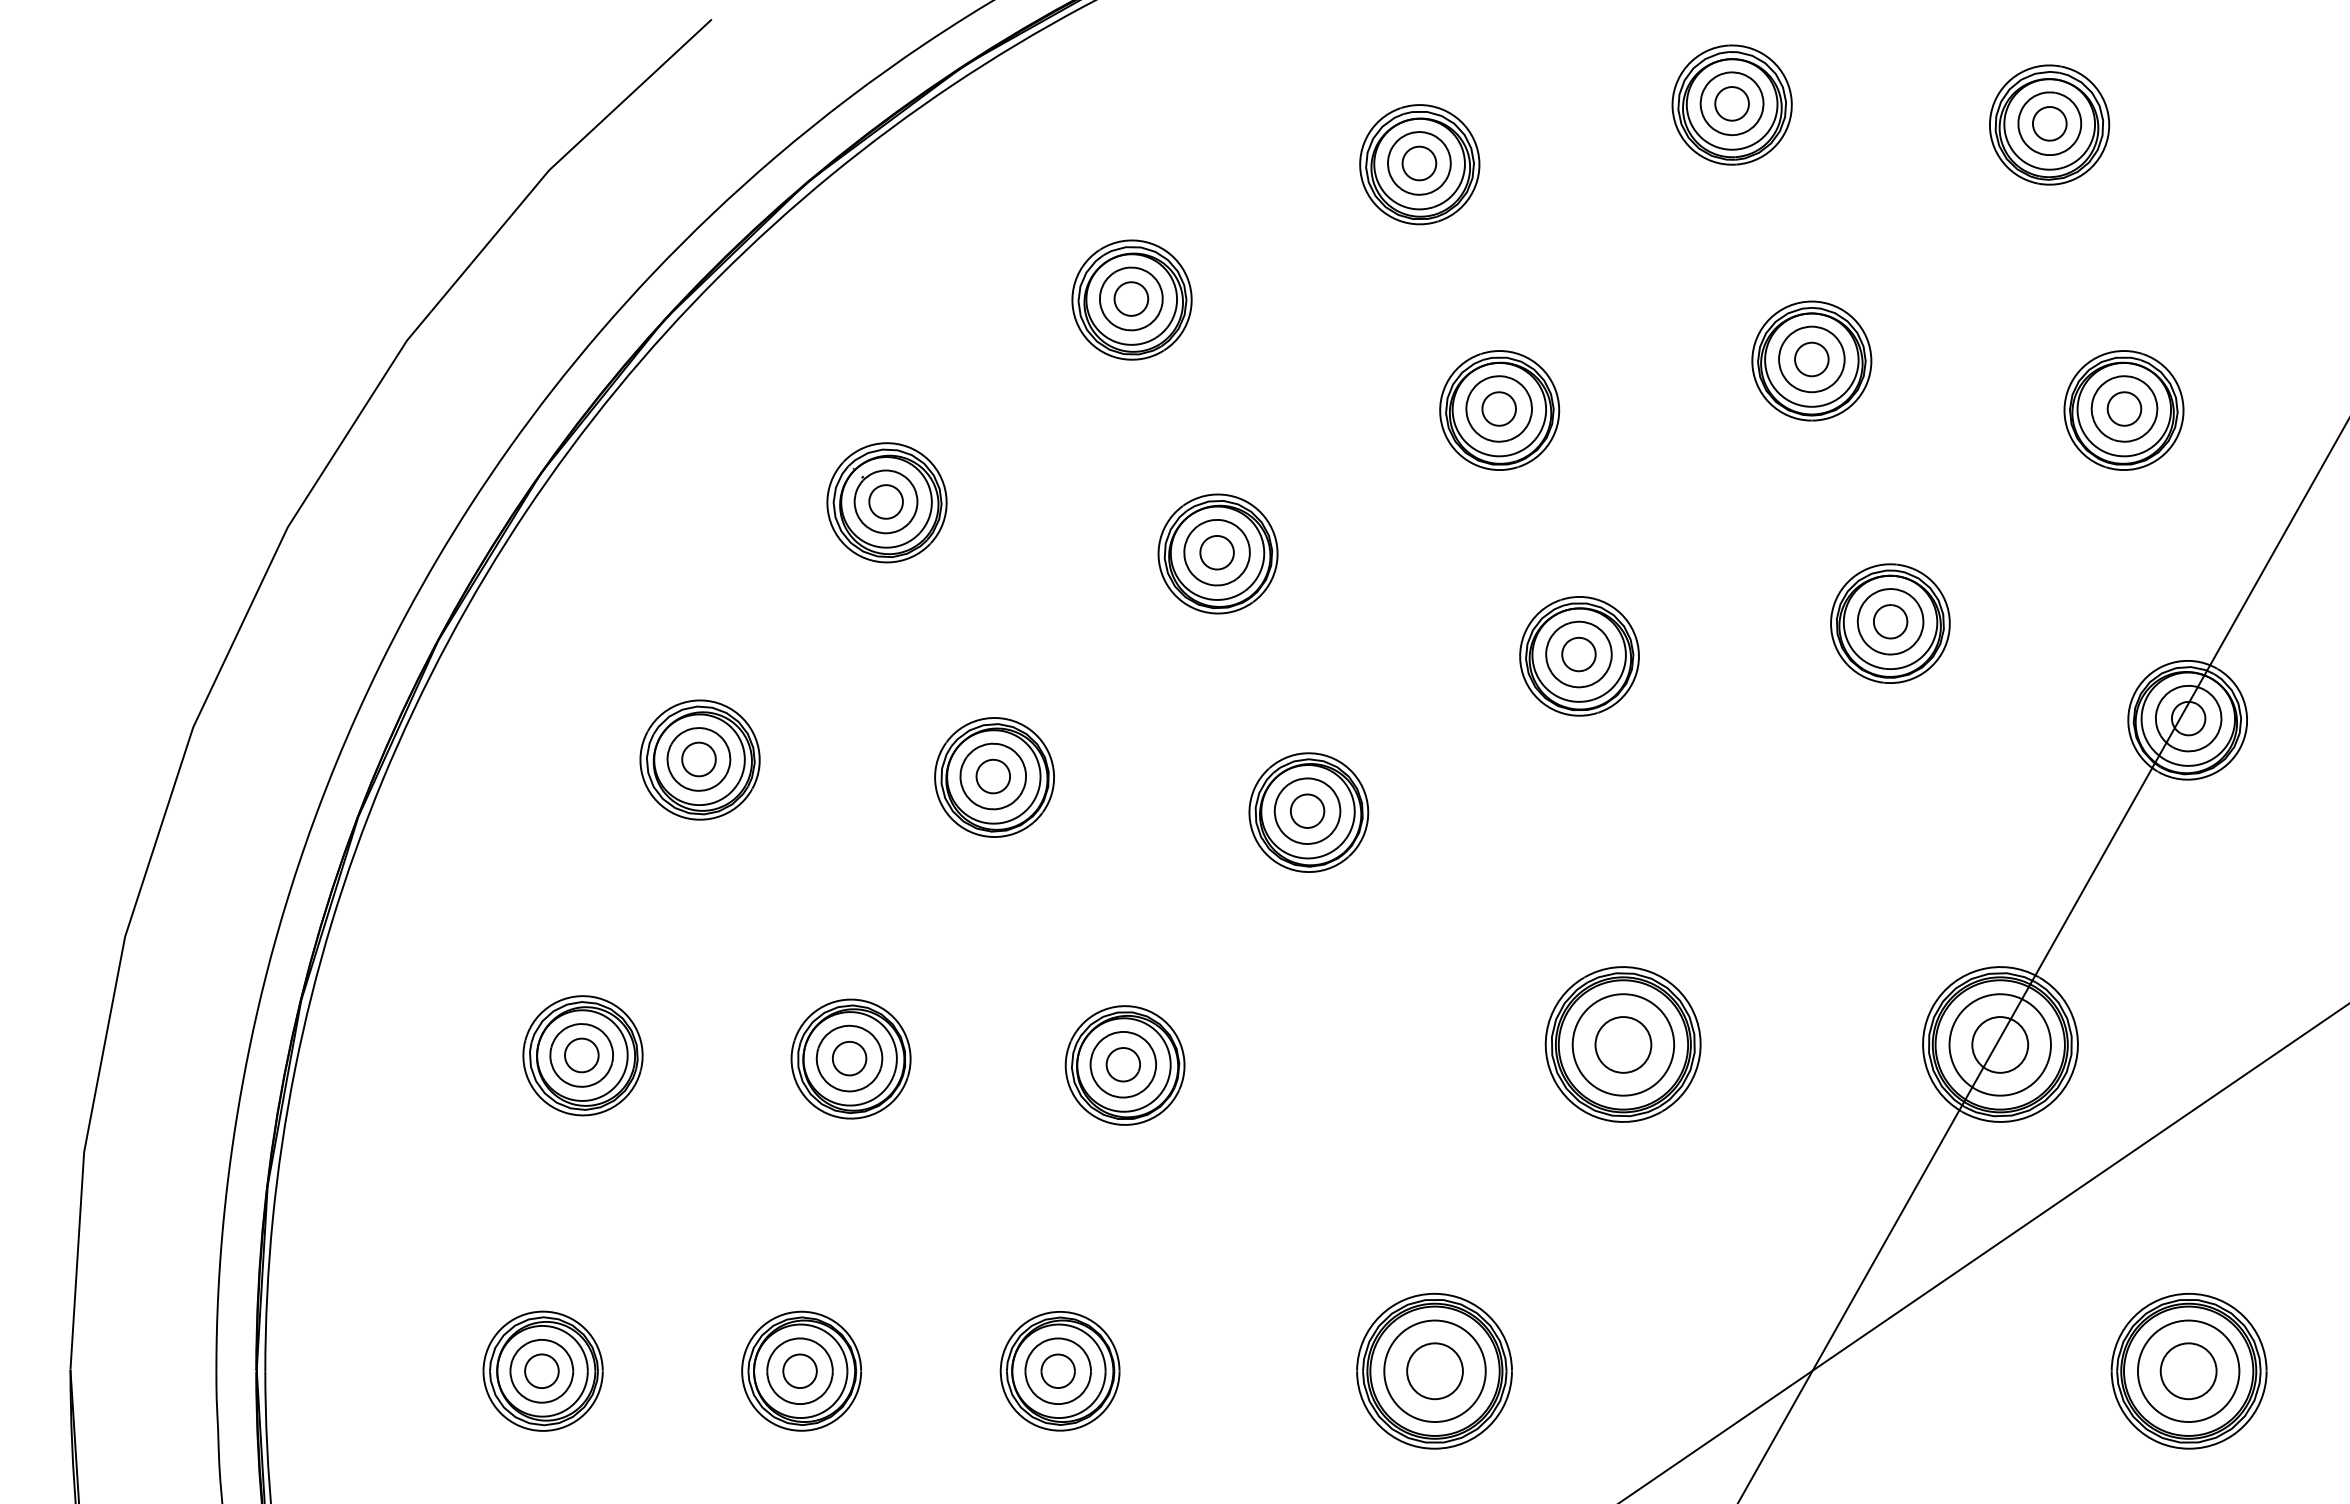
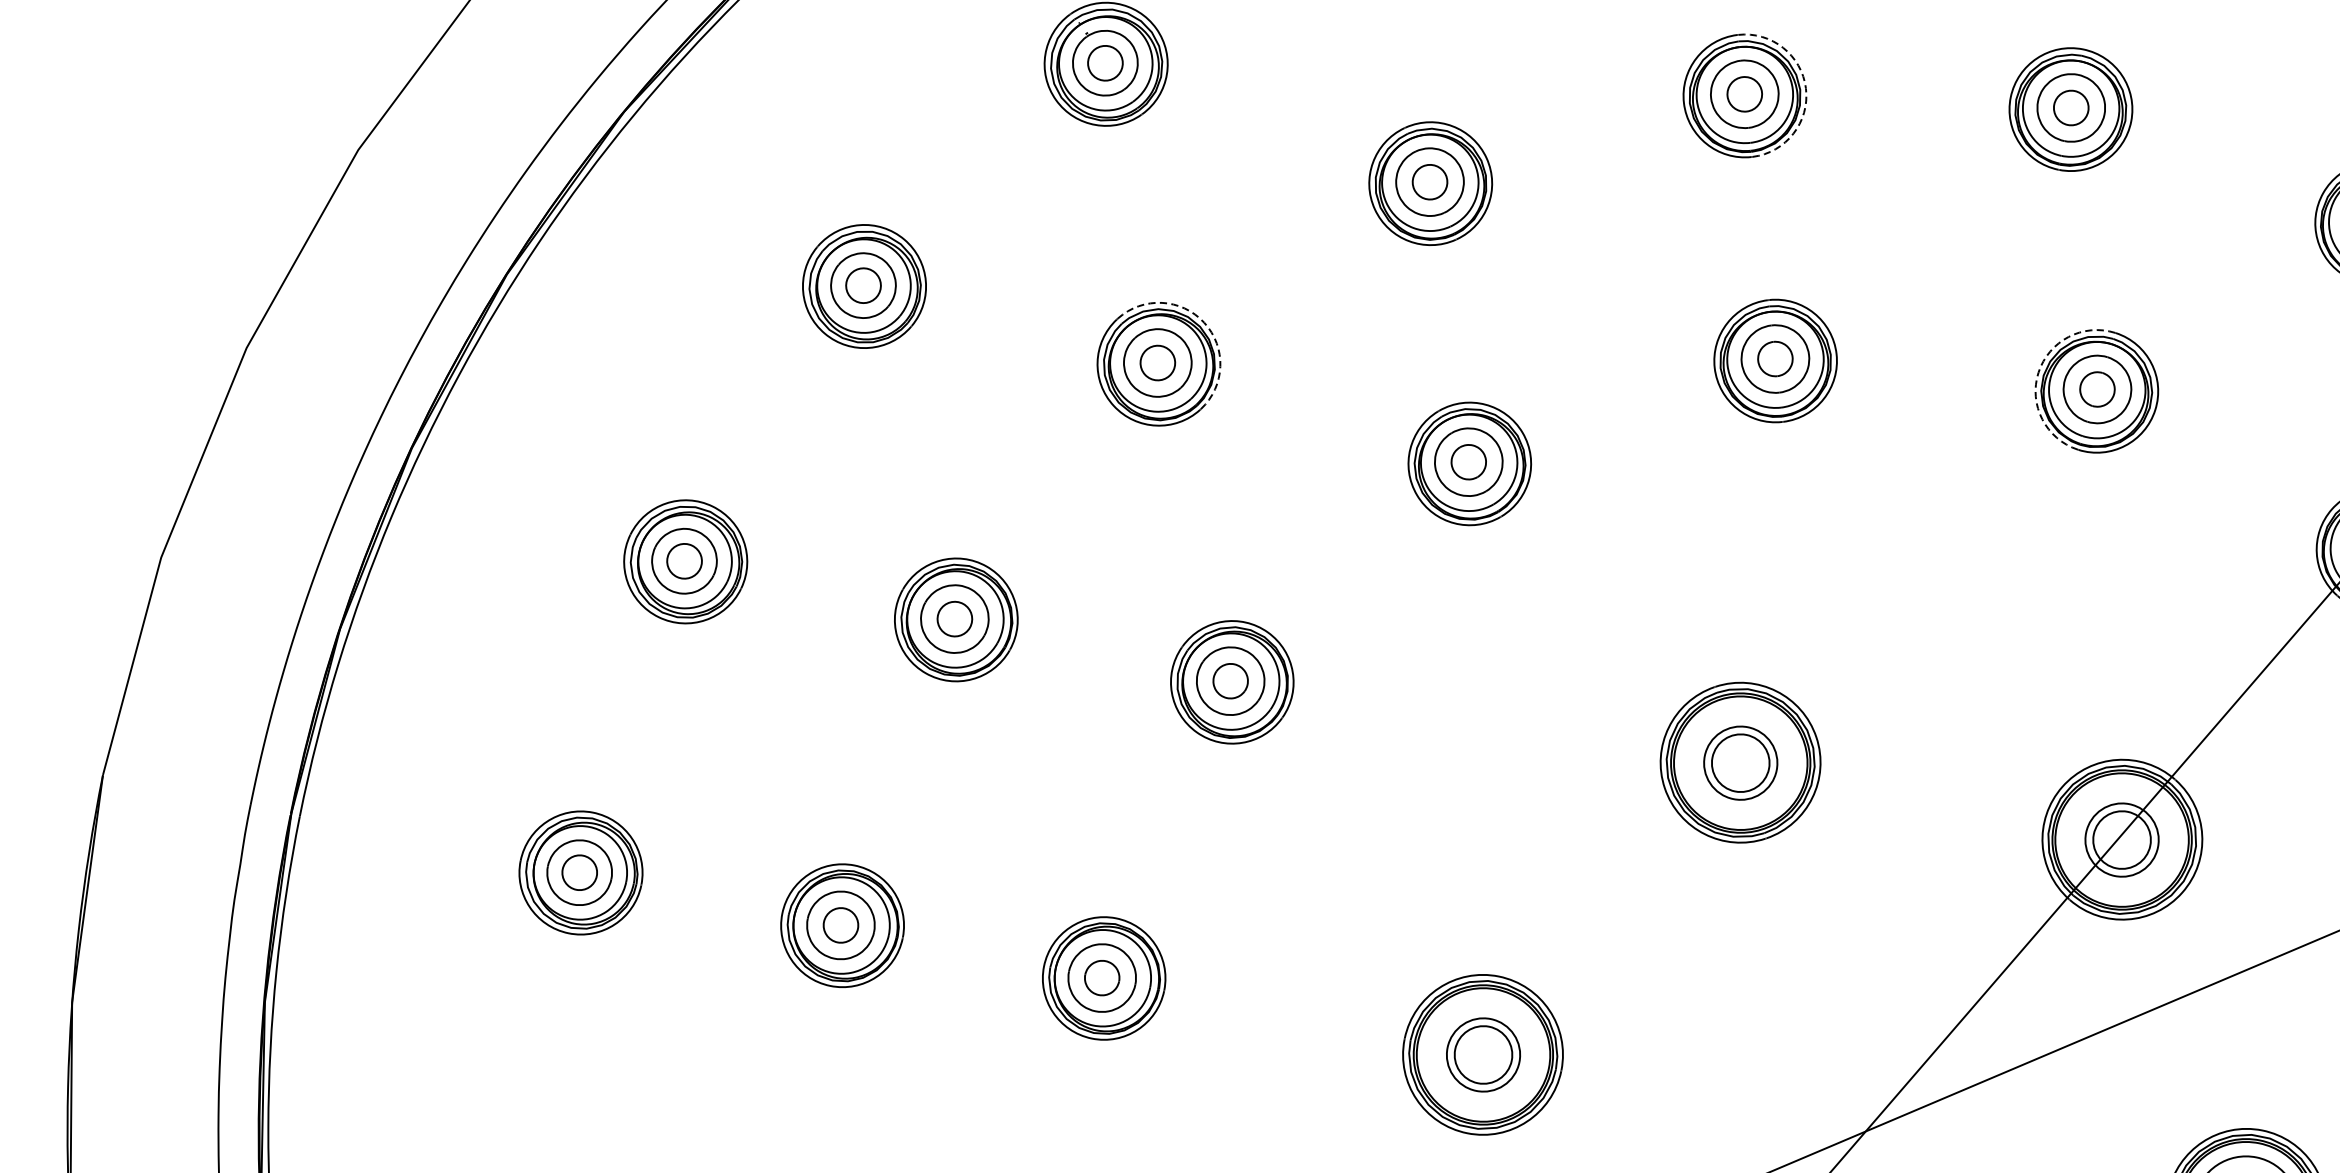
arc: (1556, 391) -> (1806, 88), solid -> dashed
arc: (1831, 617) -> (2038, 373), solid -> dashed
arc: (1029, 729) -> (1204, 322), solid -> dashed
circle: (1623, 1044) -> (1740, 762), size x0.7
circle: (1999, 1044) -> (2121, 839), size x0.7
circle: (1434, 1371) -> (1482, 1055), size x0.7

